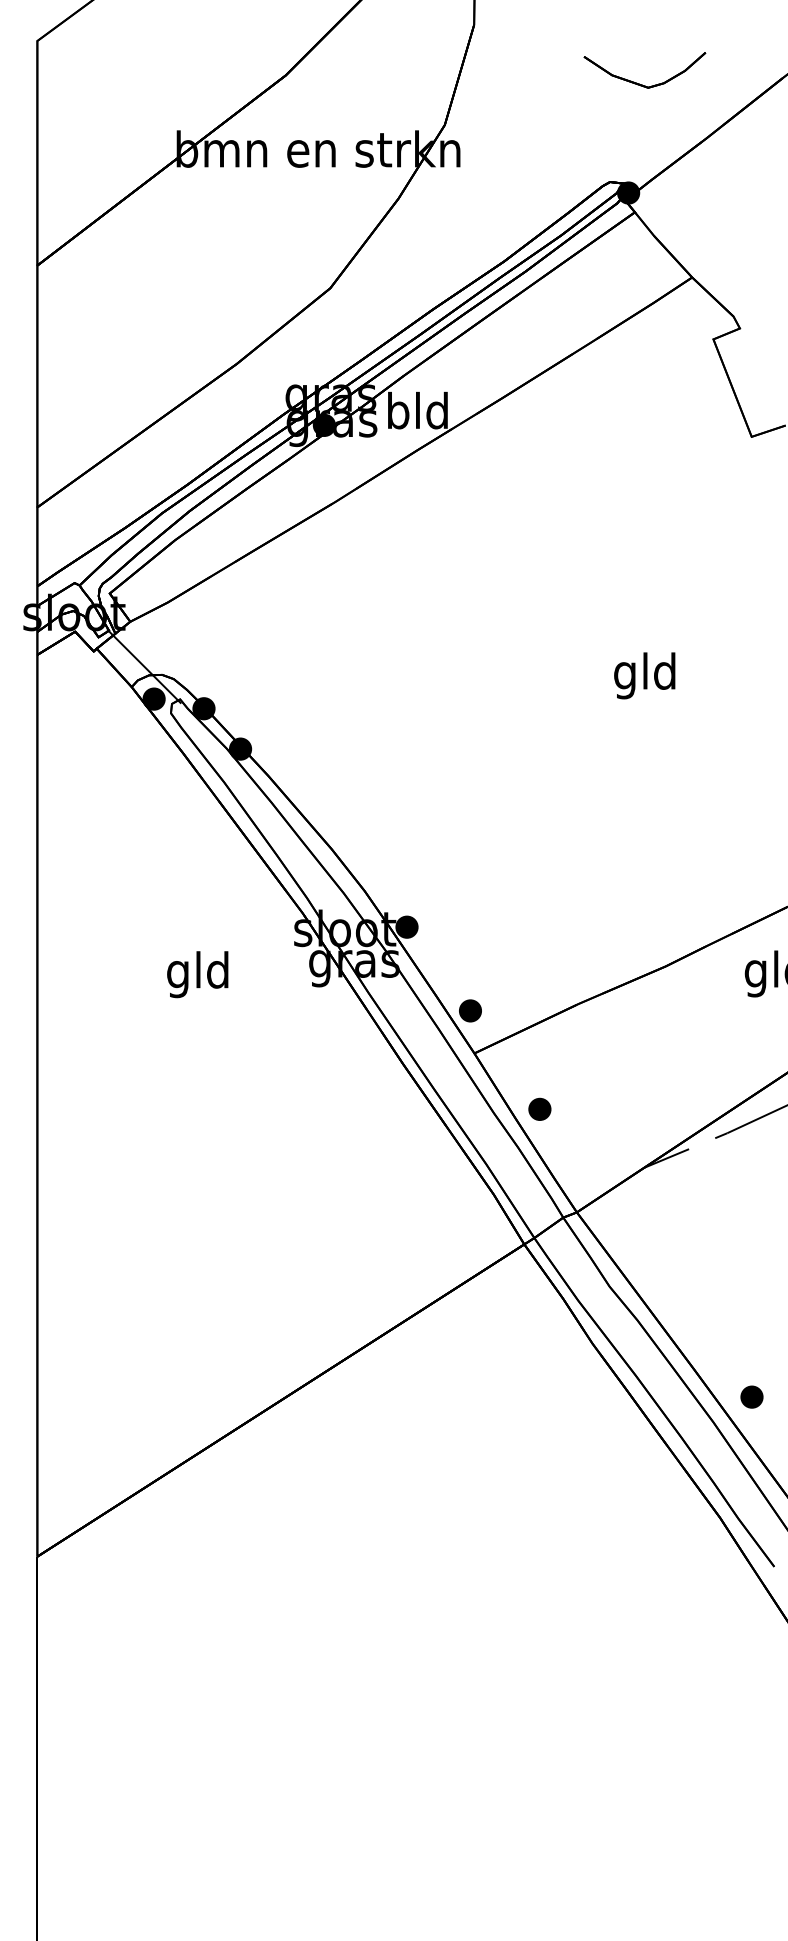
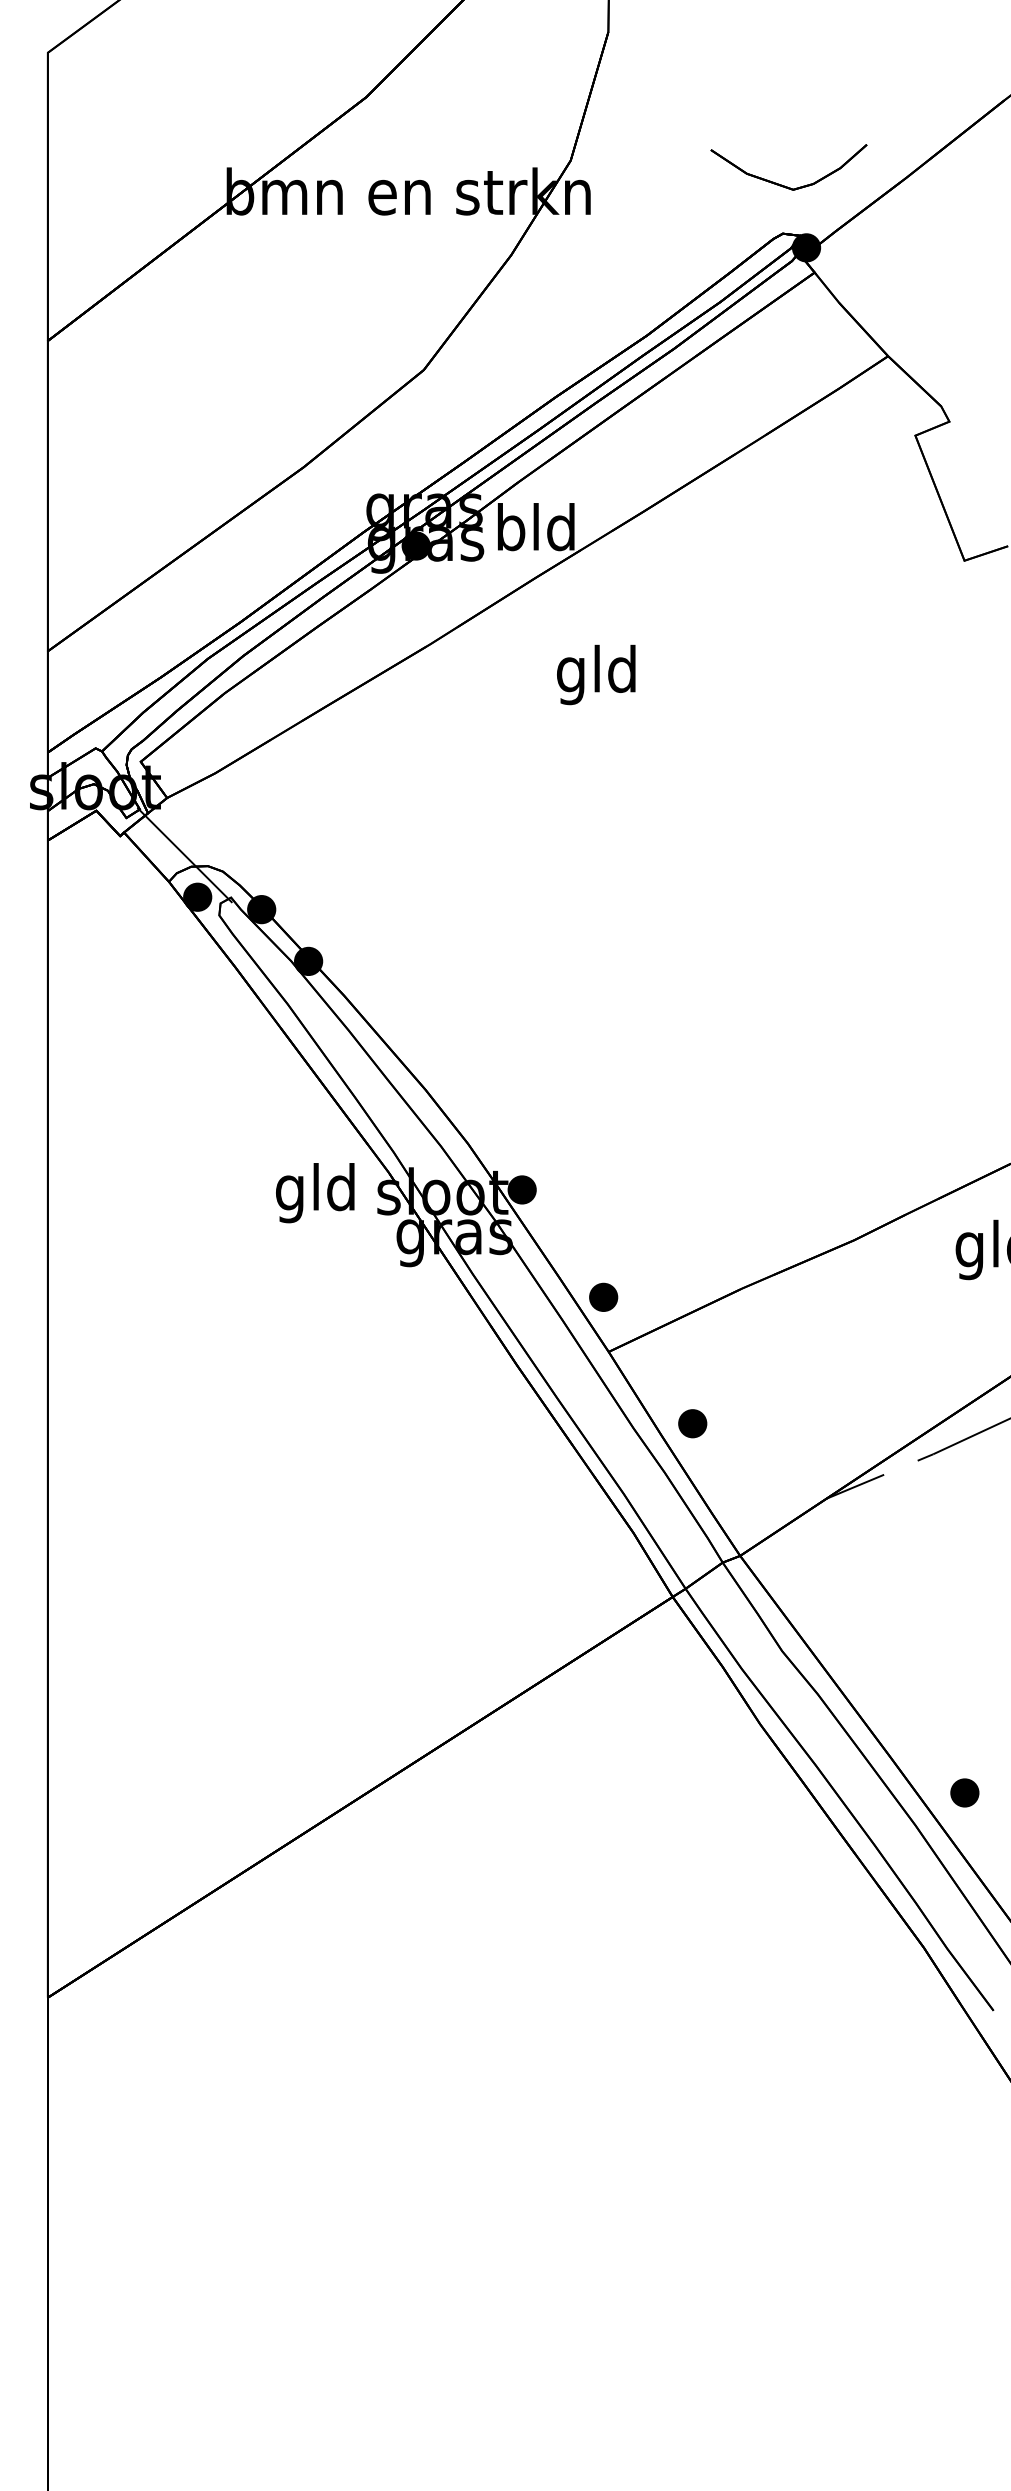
part: (639, 83) -> (782, 184), moved
text: (644, 675) -> (595, 674), moved
text: (197, 974) -> (314, 1192), moved

